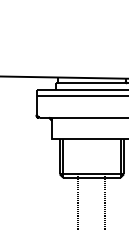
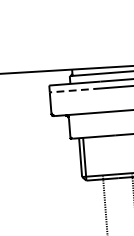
line: (59, 96) -> (75, 90), solid -> dashed

